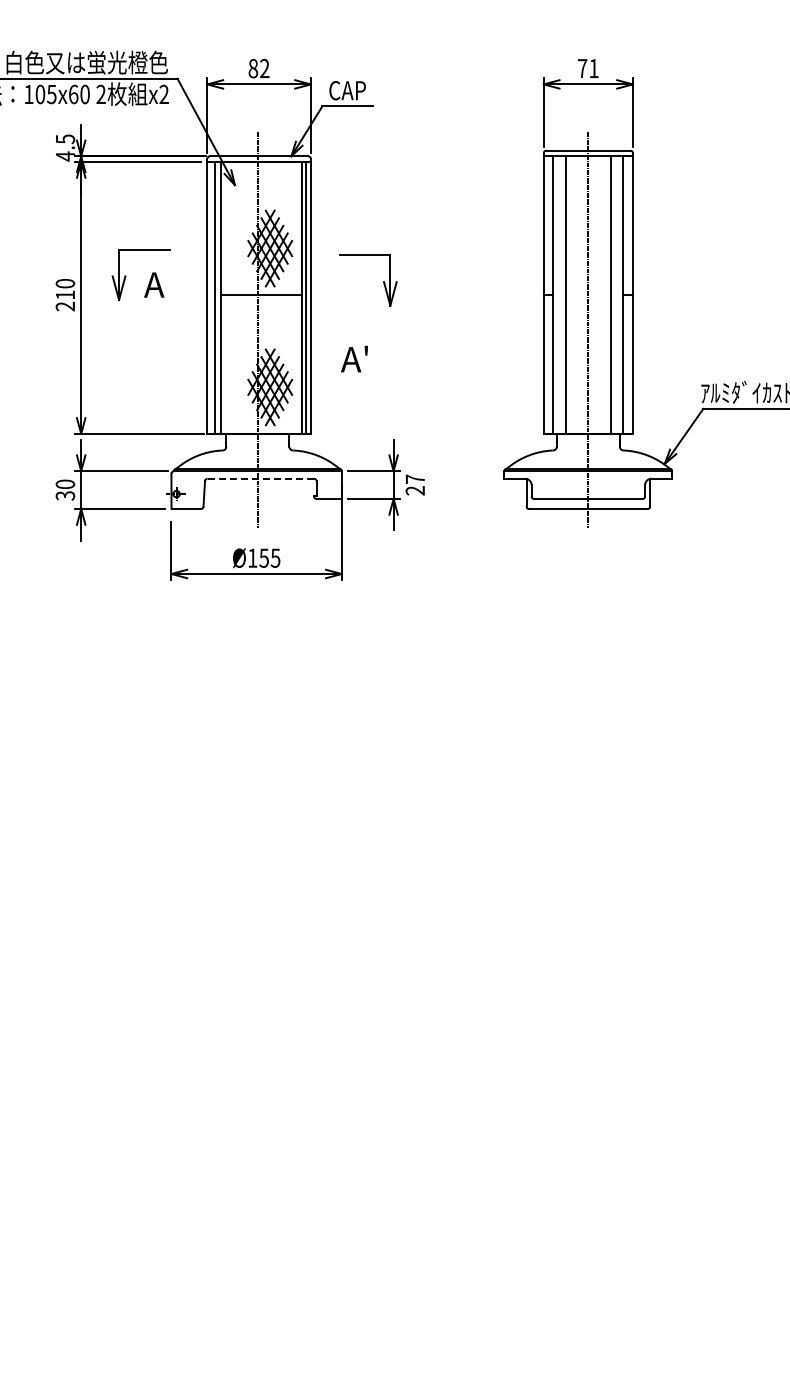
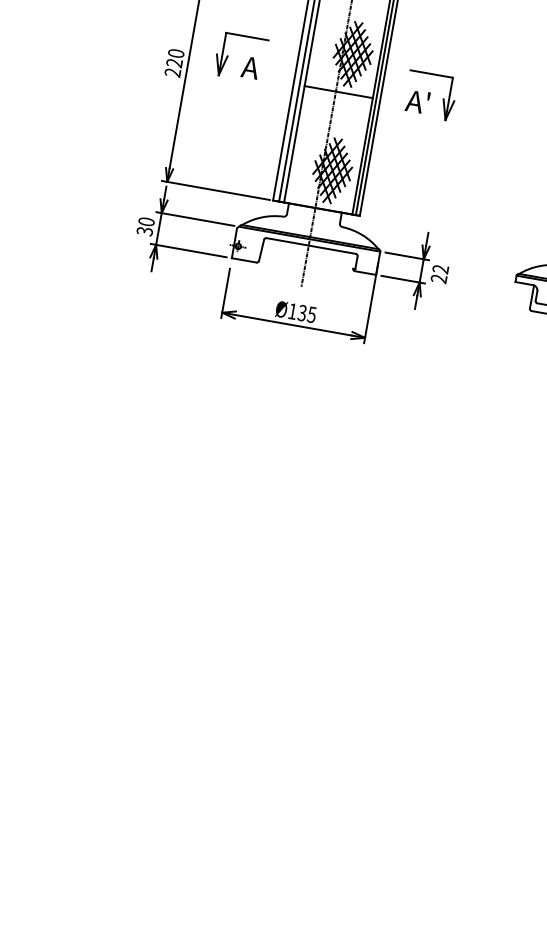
text: (64, 294) -> (173, 62), 210 -> 220
text: (354, 358) -> (417, 101), moved
line: (261, 478) -> (311, 245), dashed -> solid
text: (414, 479) -> (440, 269), 27 -> 22
text: (263, 557) -> (301, 312), Ø155 -> Ø135

